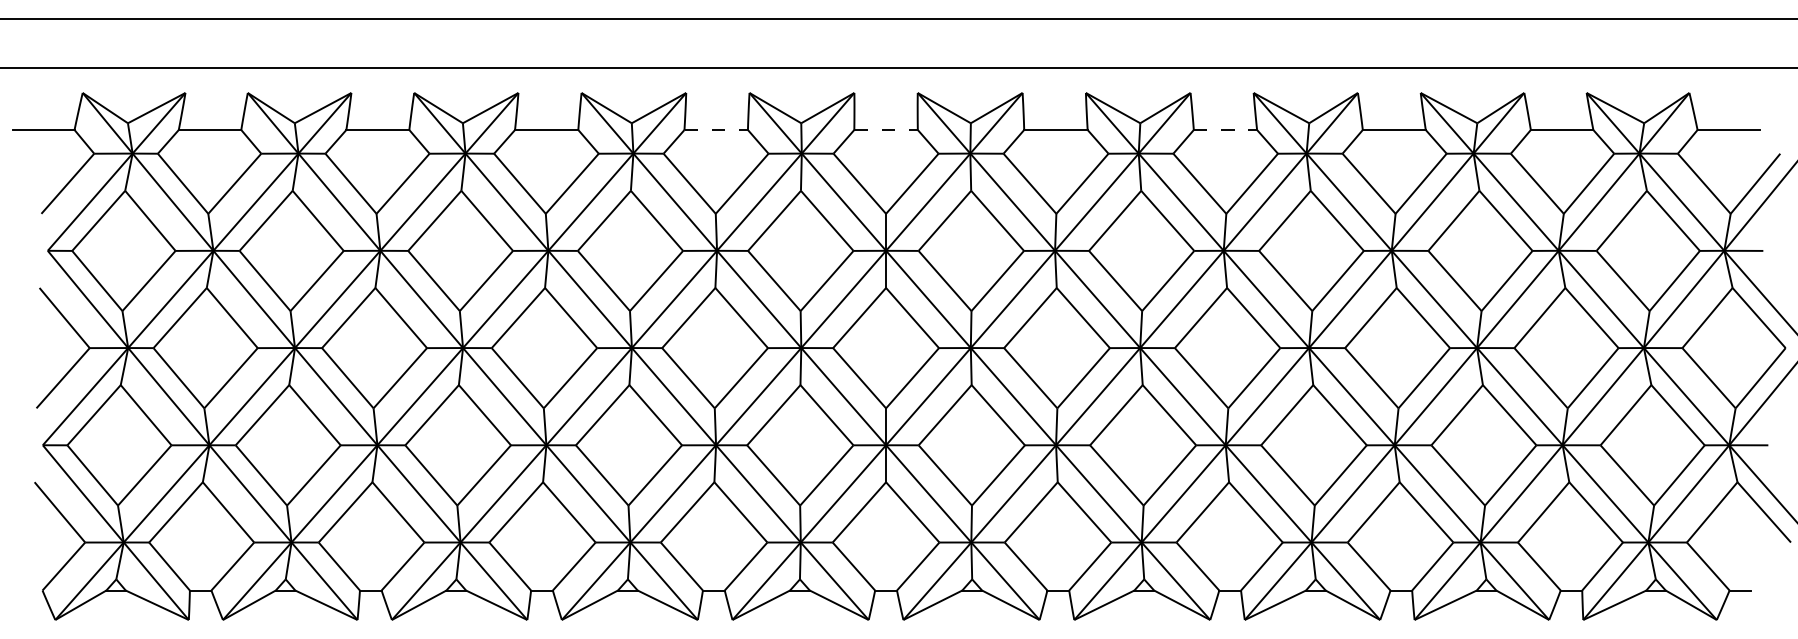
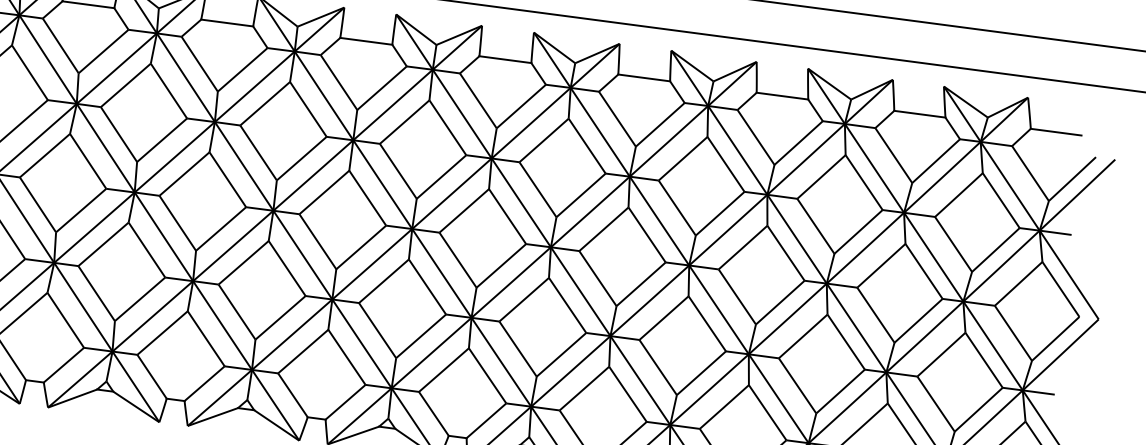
line: (716, 130) -> (227, 23), dashed -> solid
line: (886, 130) -> (366, 41), dashed -> solid
line: (1225, 130) -> (644, 78), dashed -> solid

